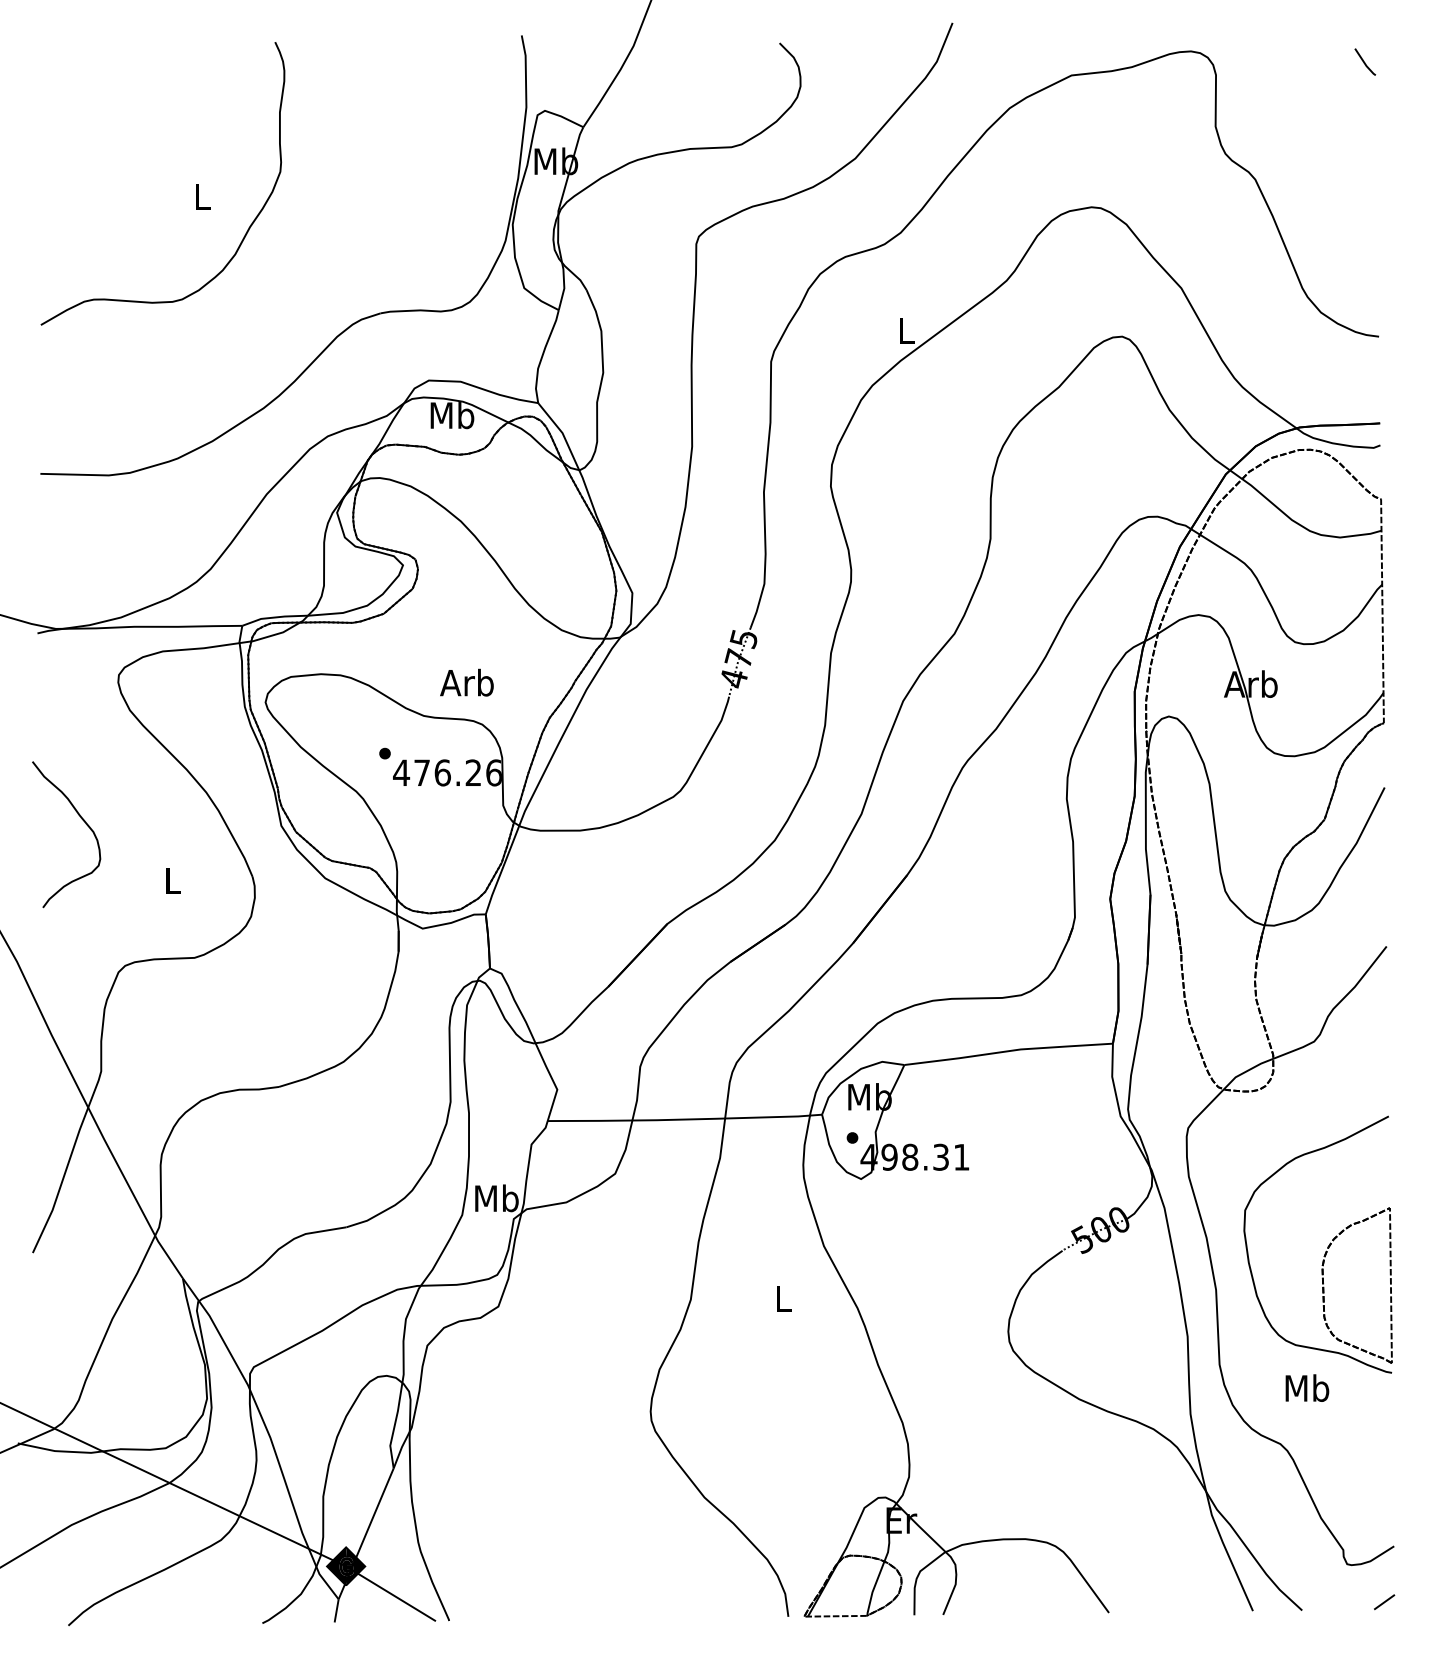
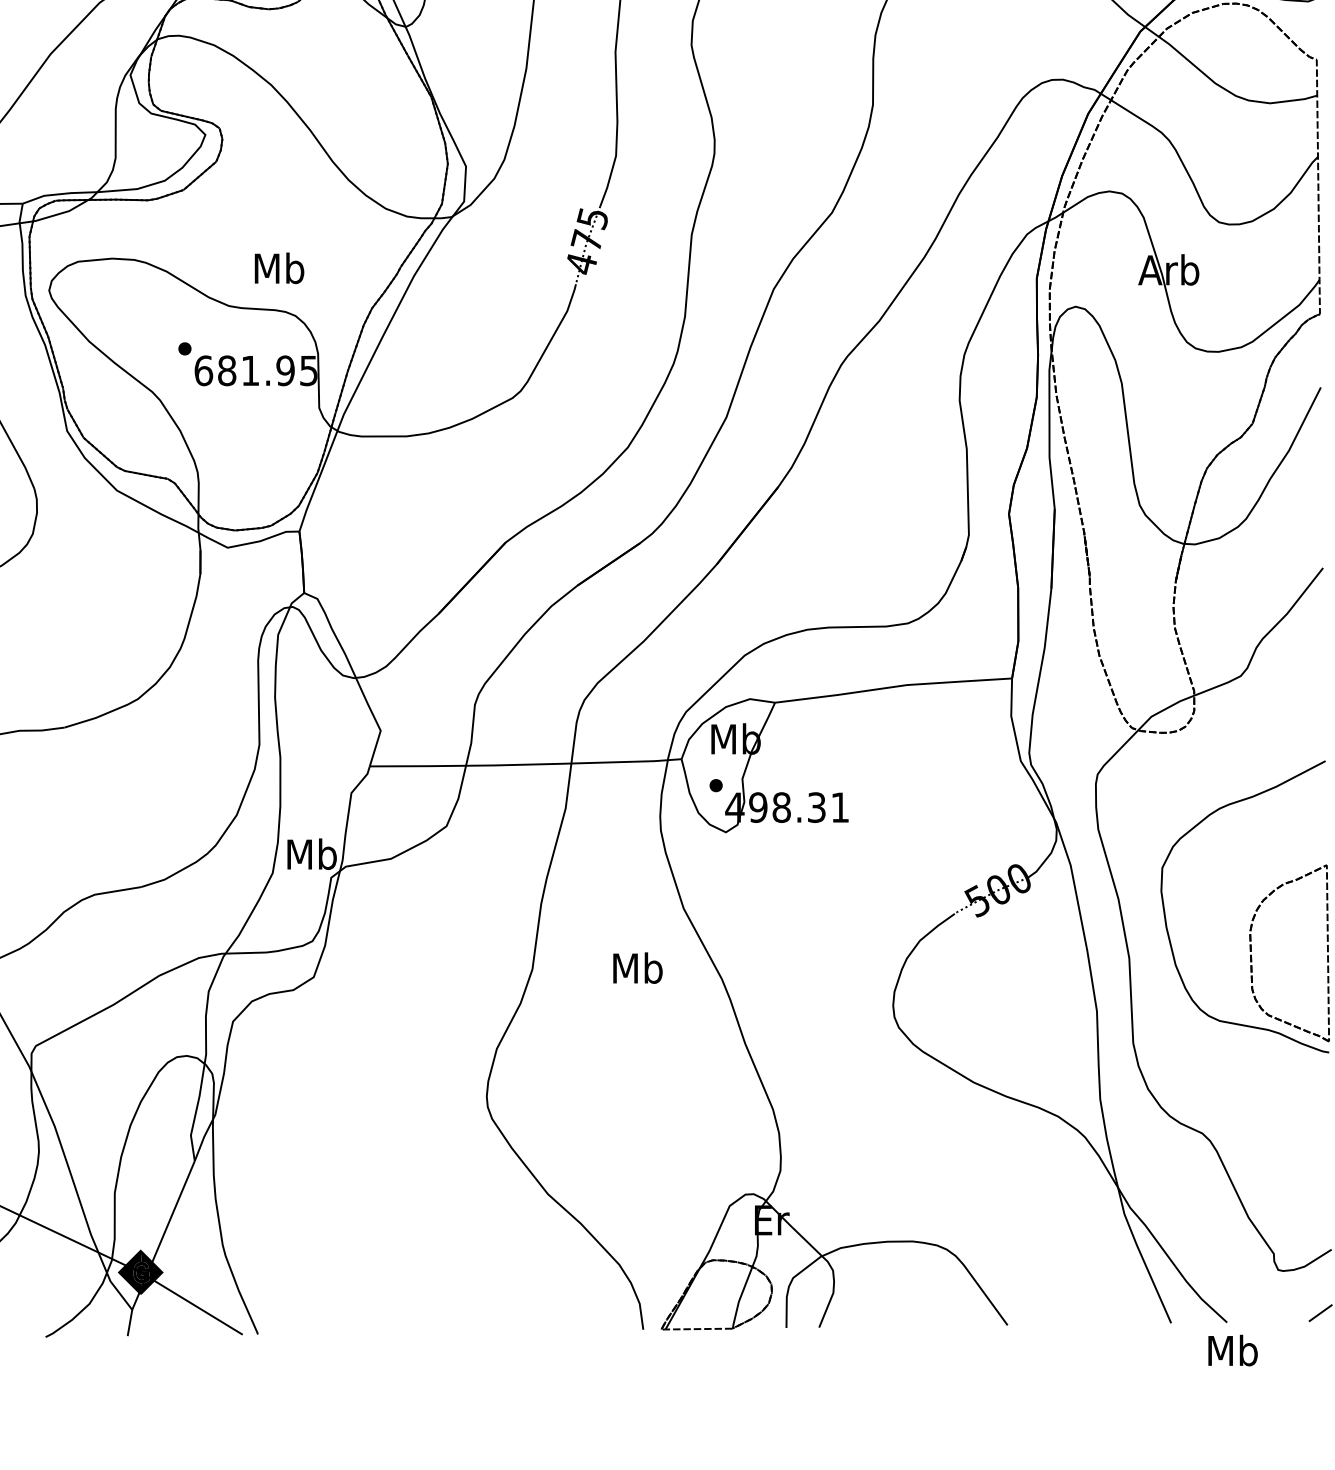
text: (466, 682) -> (277, 268), Arb -> Mb
text: (447, 772) -> (255, 370), 476.26 -> 681.95
text: (783, 1298) -> (637, 968), L -> Mb
text: (1307, 1387) -> (1233, 1349), moved

